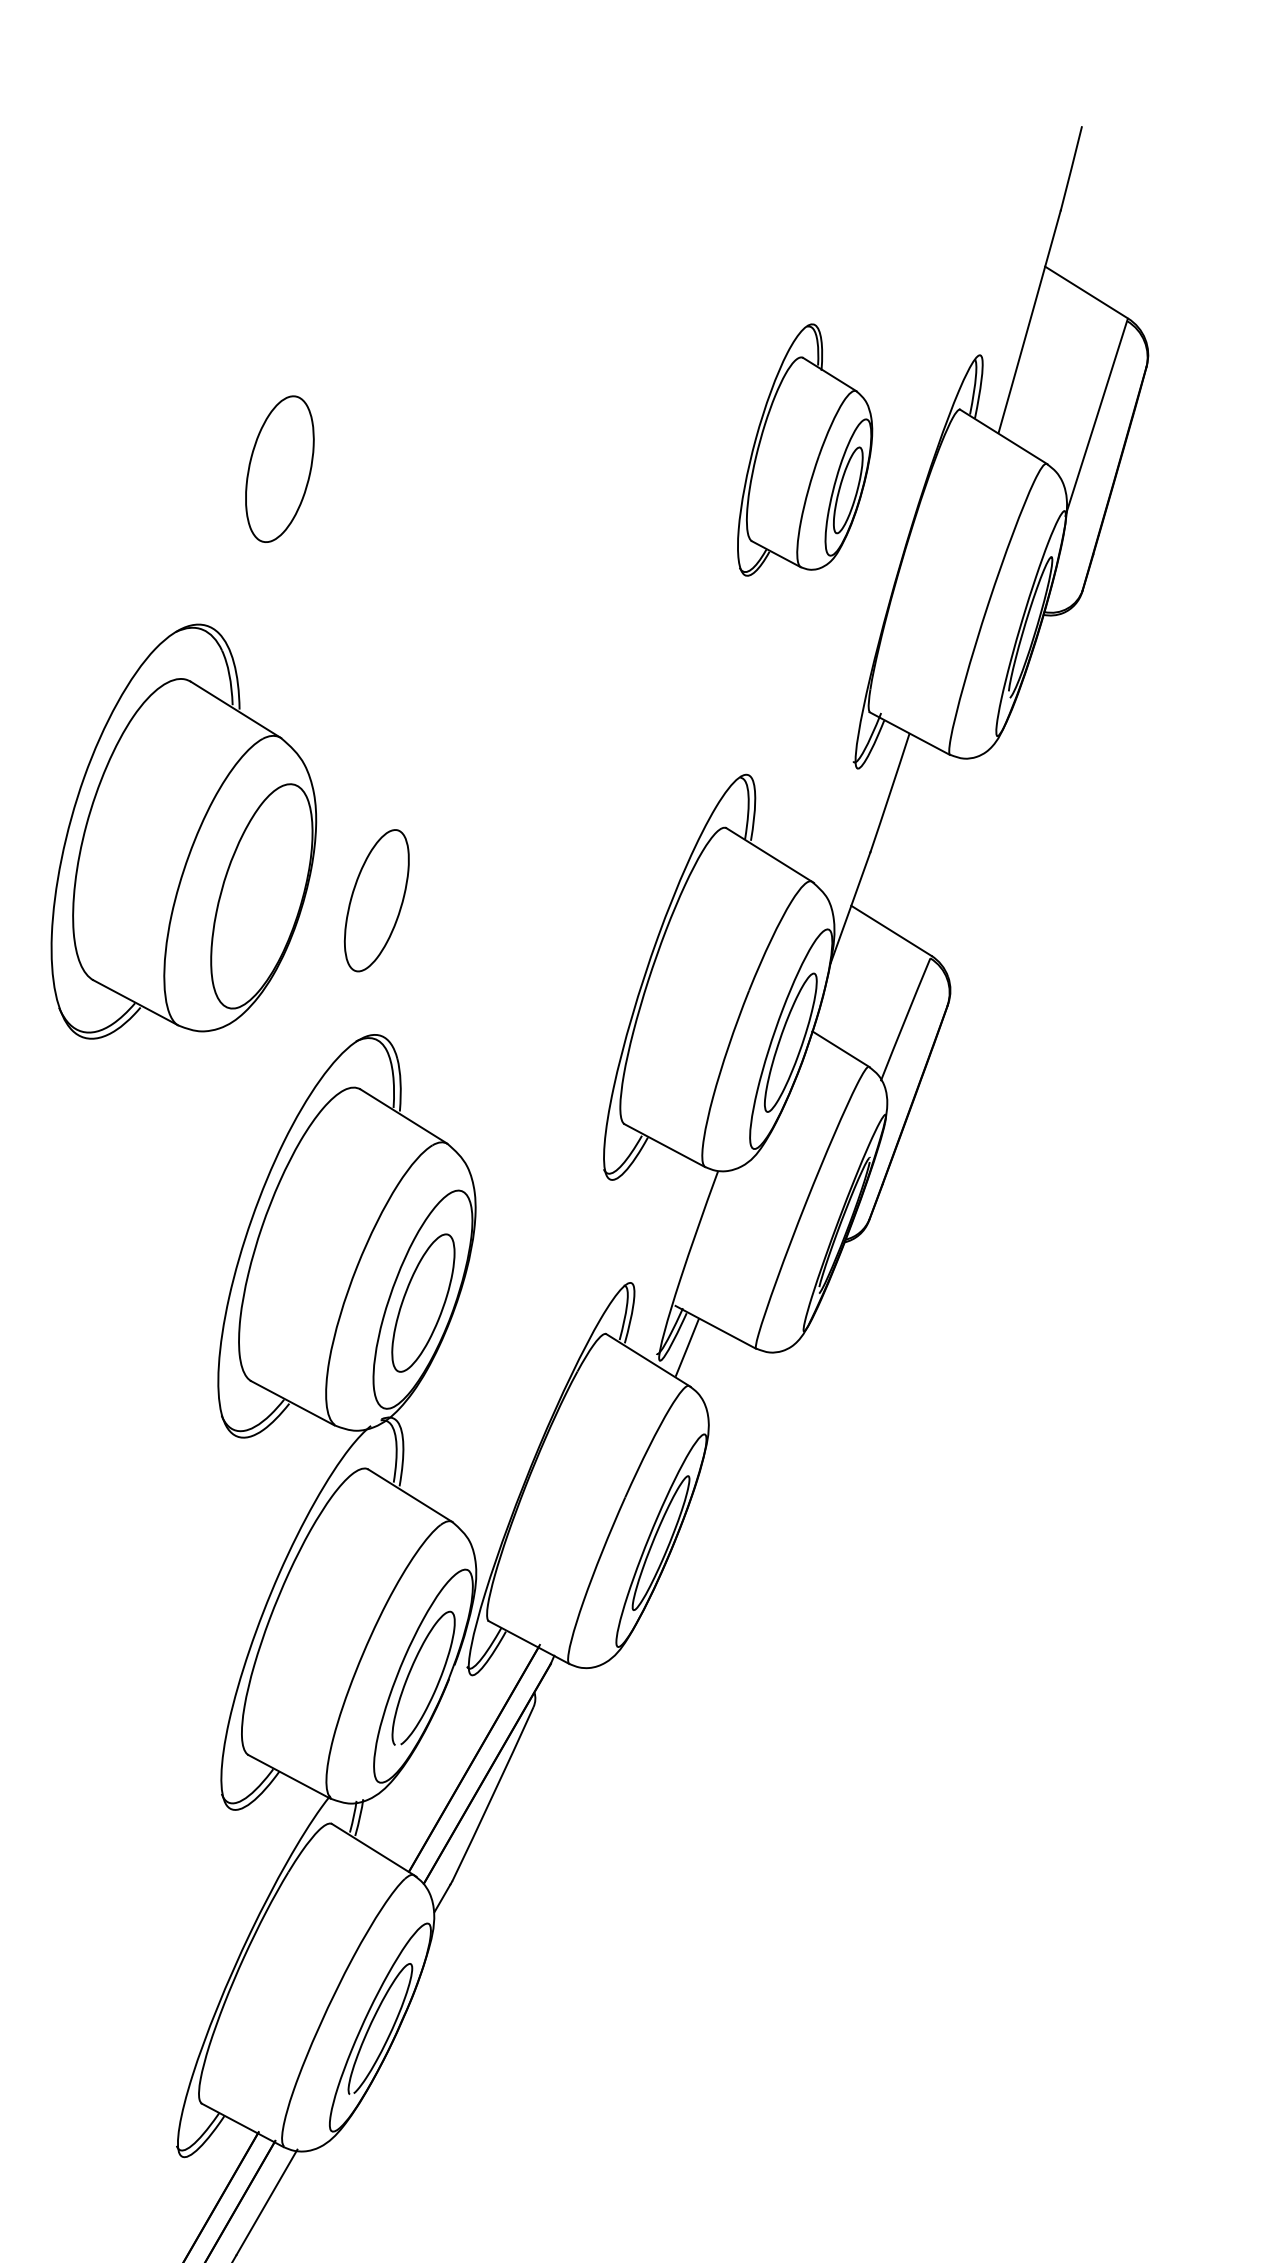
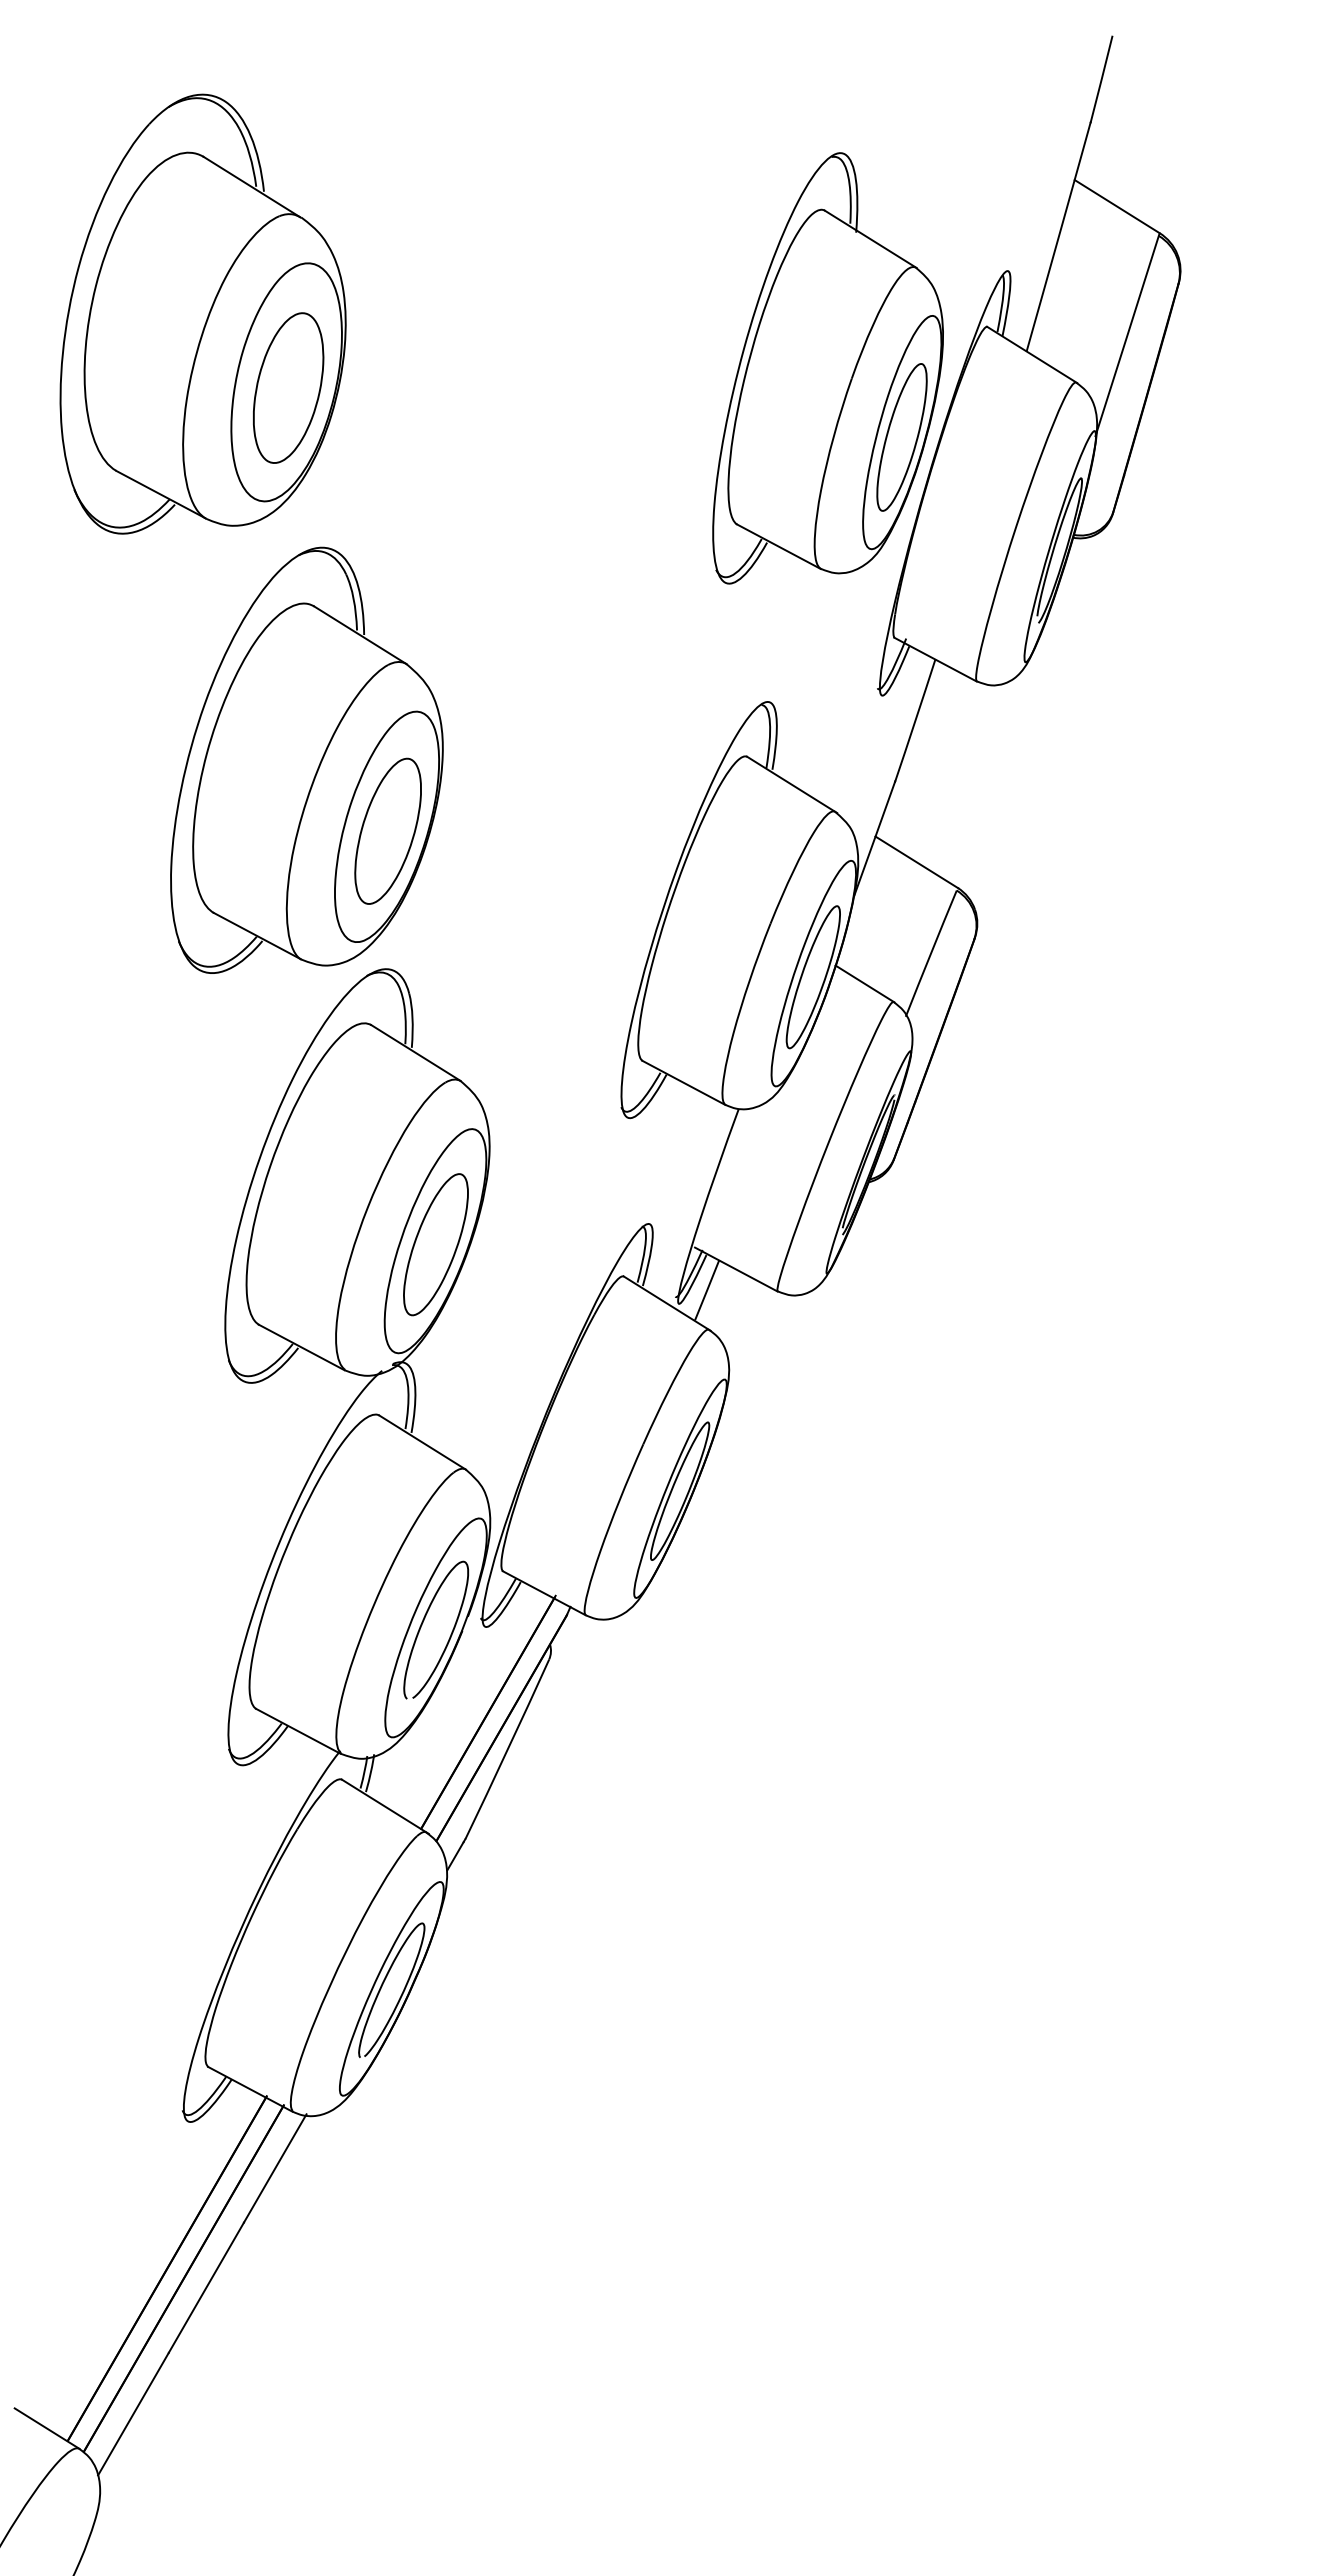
part: (196, 396) -> (202, 313), added
part: (804, 450) -> (827, 368), size x1.67
part: (183, 830) -> (306, 759), moved

